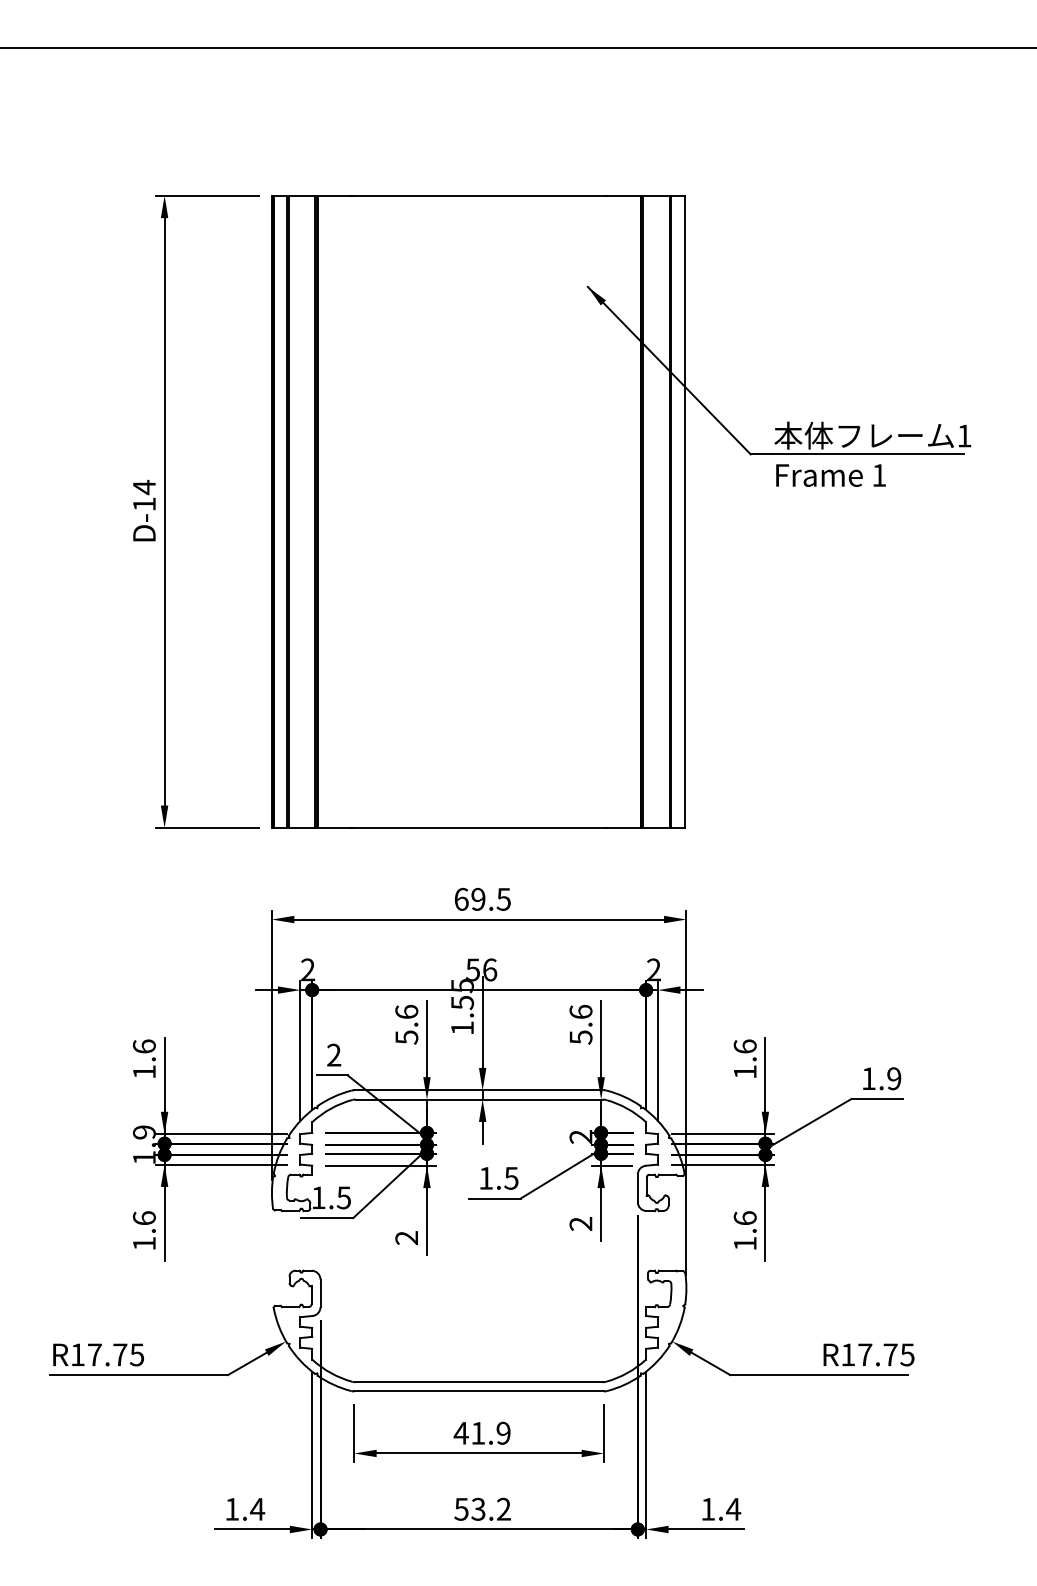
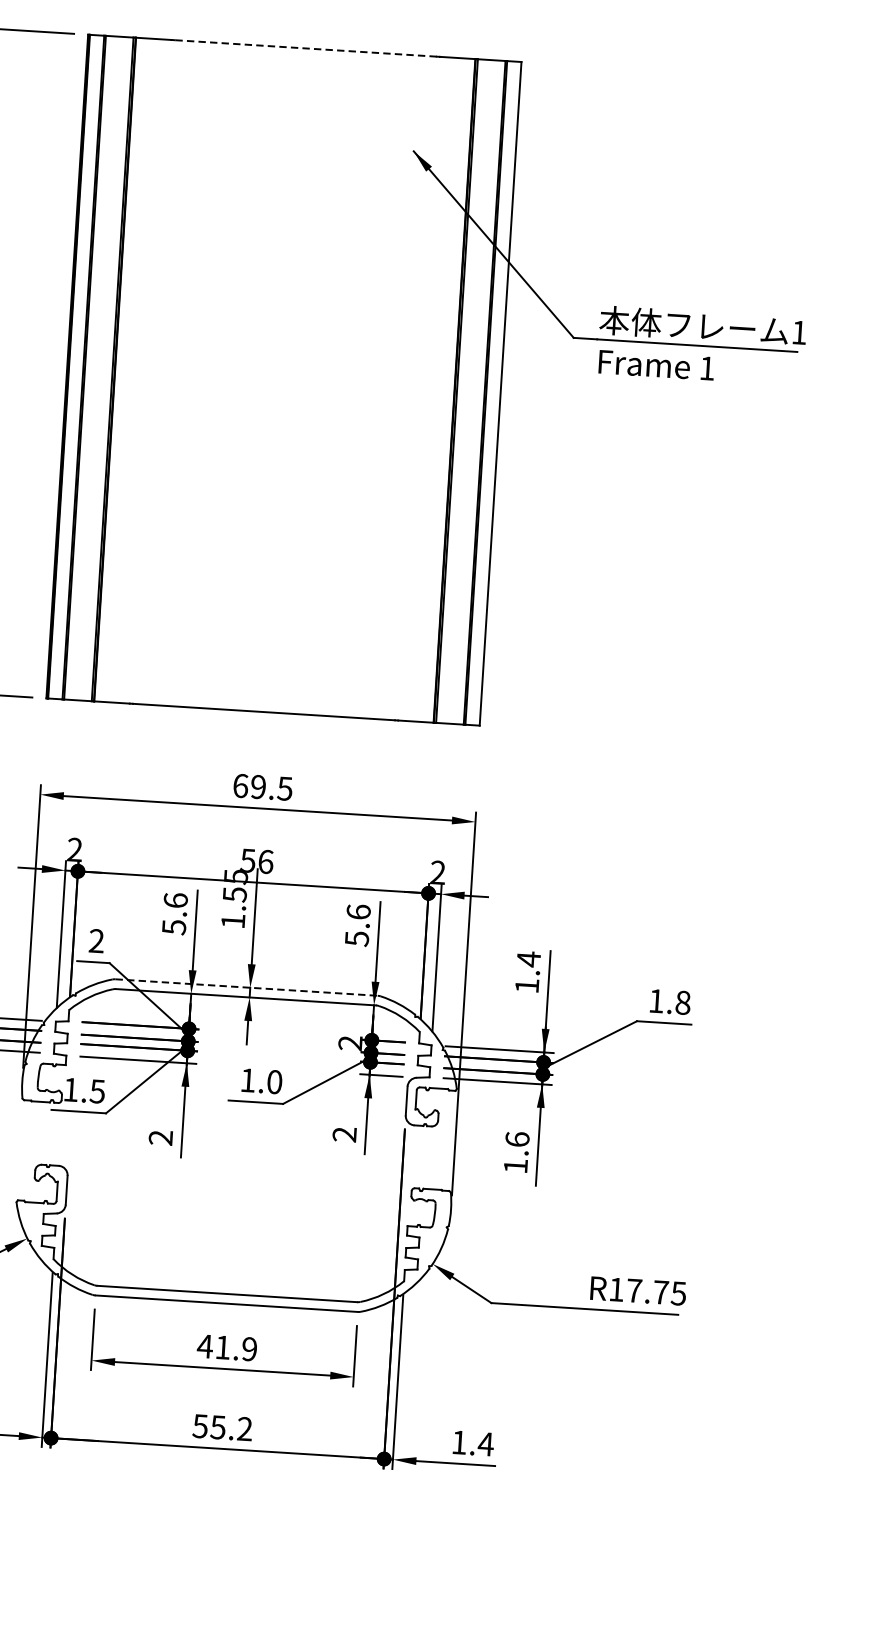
line: (479, 195) -> (306, 48), solid -> dashed
text: (744, 1046) -> (528, 959), 1.6 -> 1.4
text: (894, 1078) -> (683, 1002), 1.9 -> 1.8
line: (479, 1090) -> (246, 987), solid -> dashed
text: (511, 1177) -> (274, 1081), 1.5 -> 1.0
text: (478, 1508) -> (218, 1426), 53.2 -> 55.2

